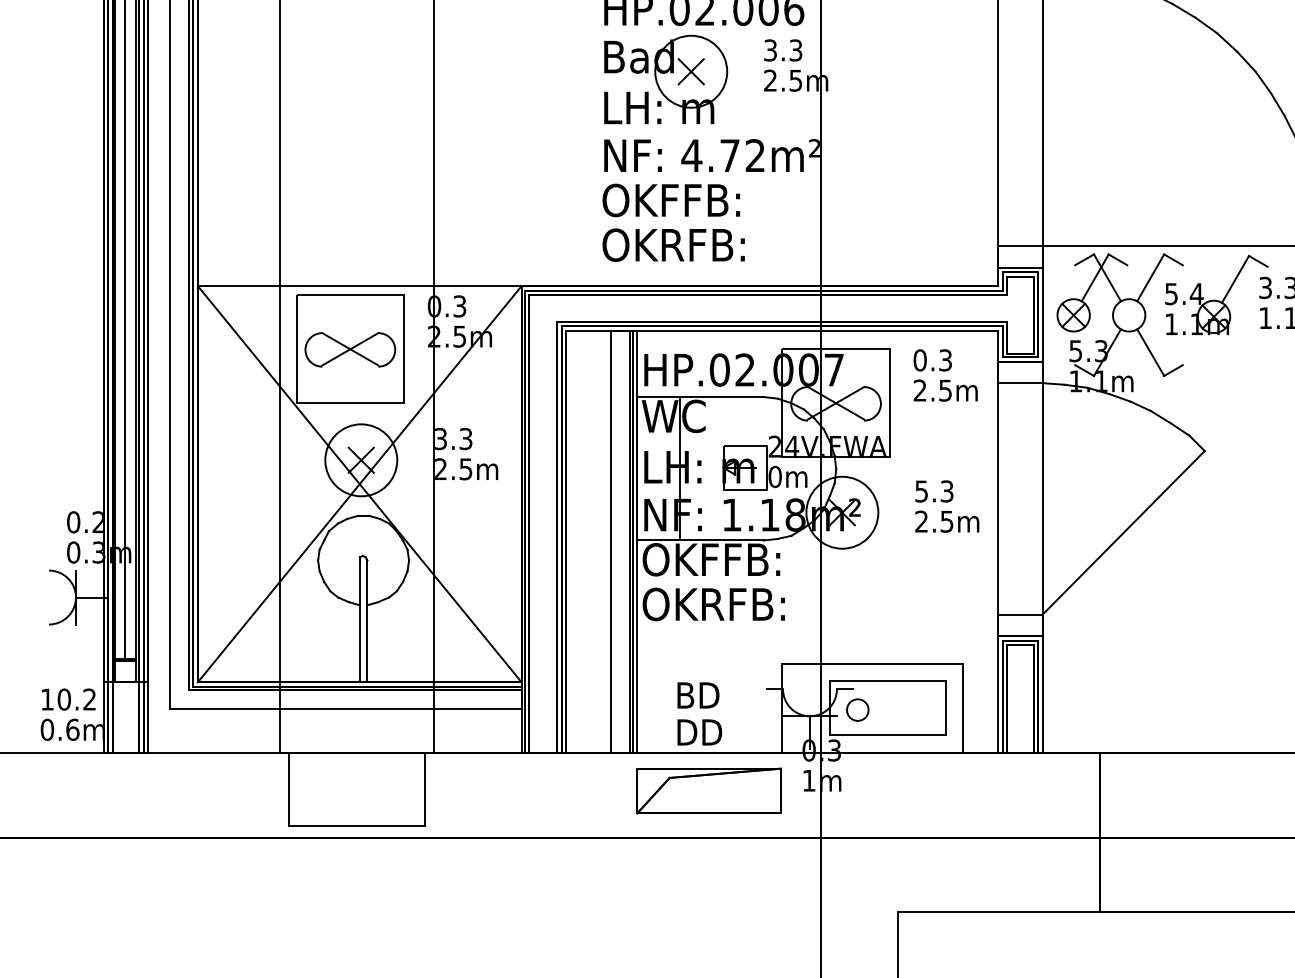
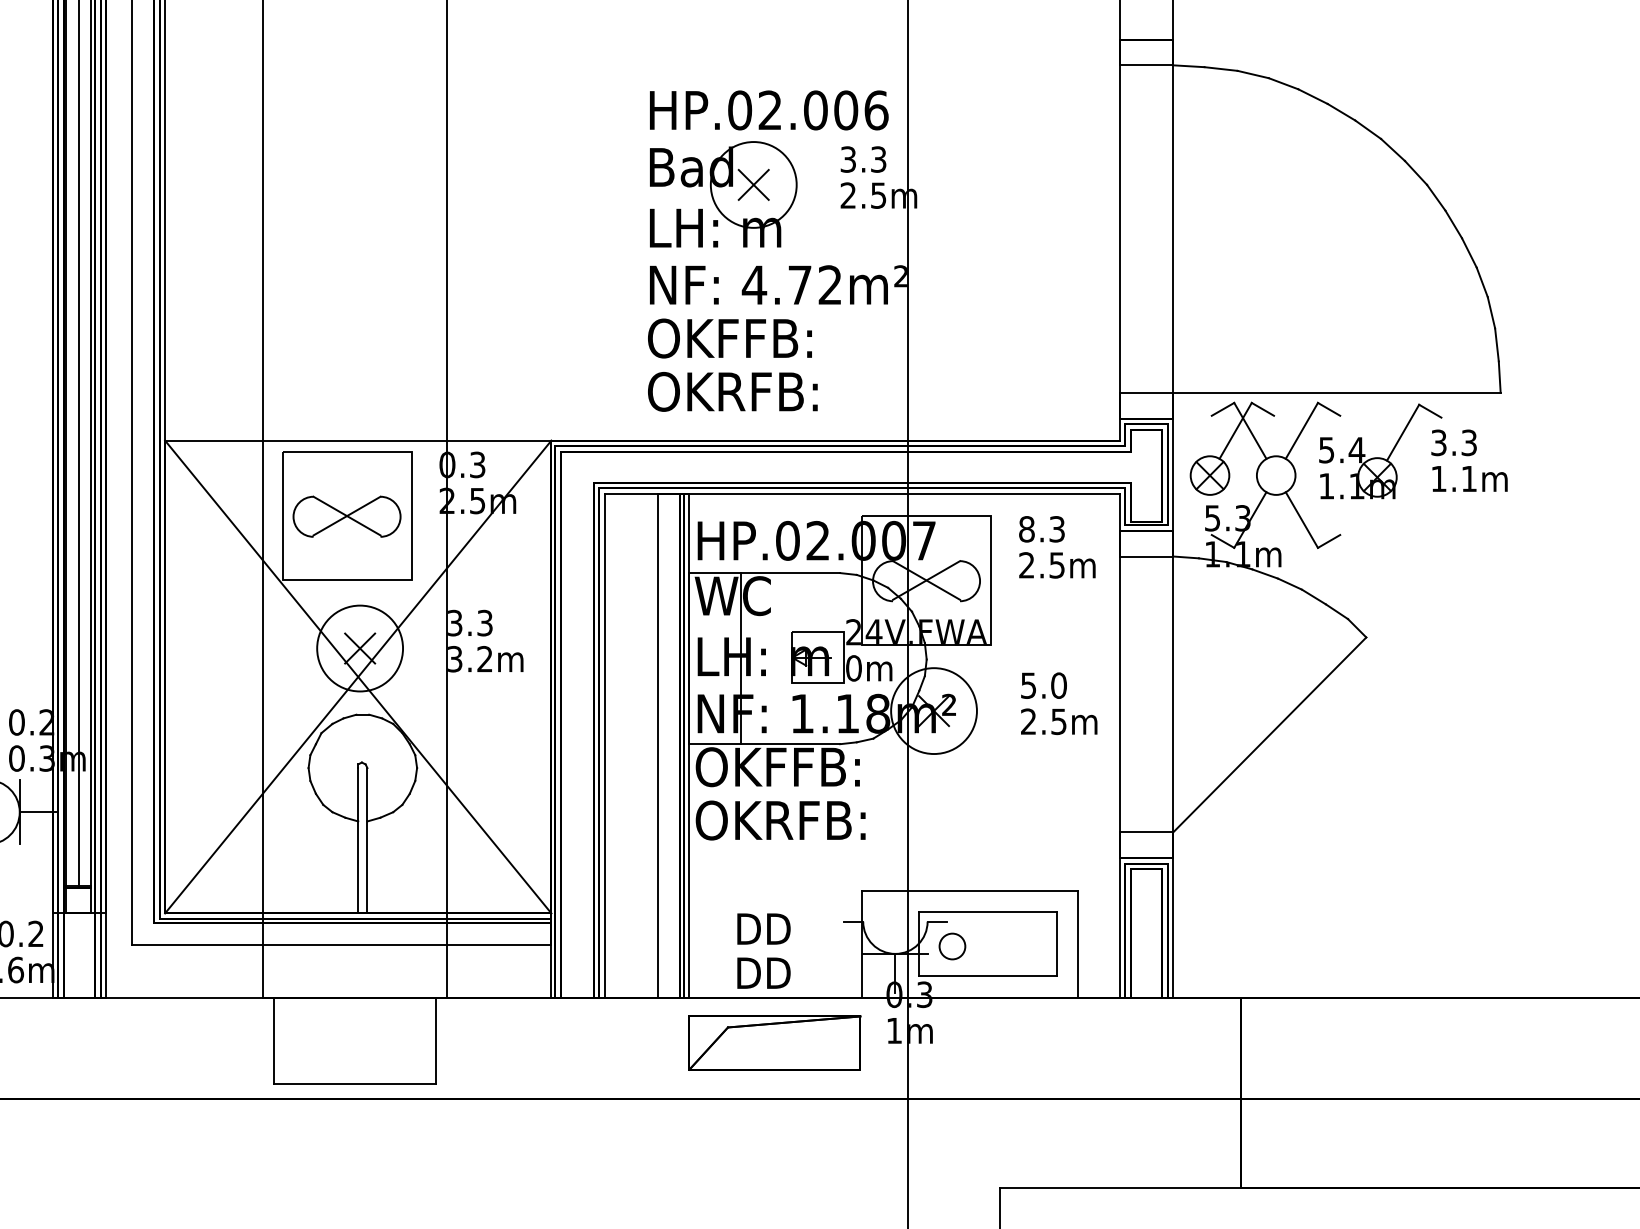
text: (919, 360) -> (1026, 529), 0.3 -> 8.3
text: (453, 469) -> (470, 659), 2.5m -> 3.2m
text: (946, 491) -> (1058, 685), 5.3 -> 5.0
text: (701, 694) -> (765, 928), BD -> DD

